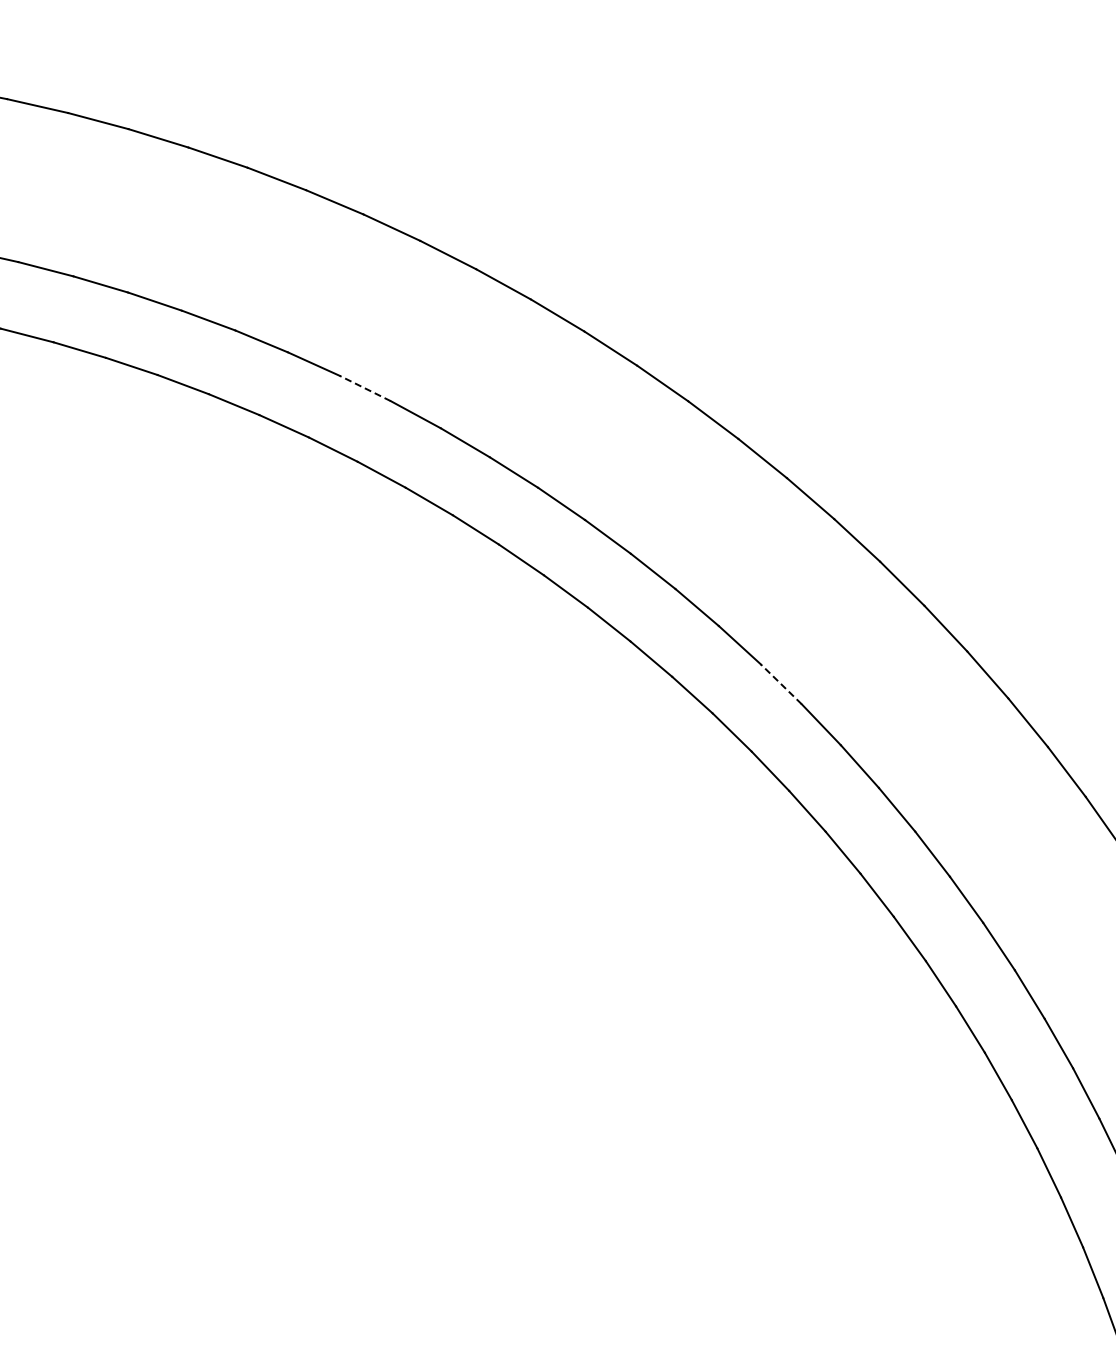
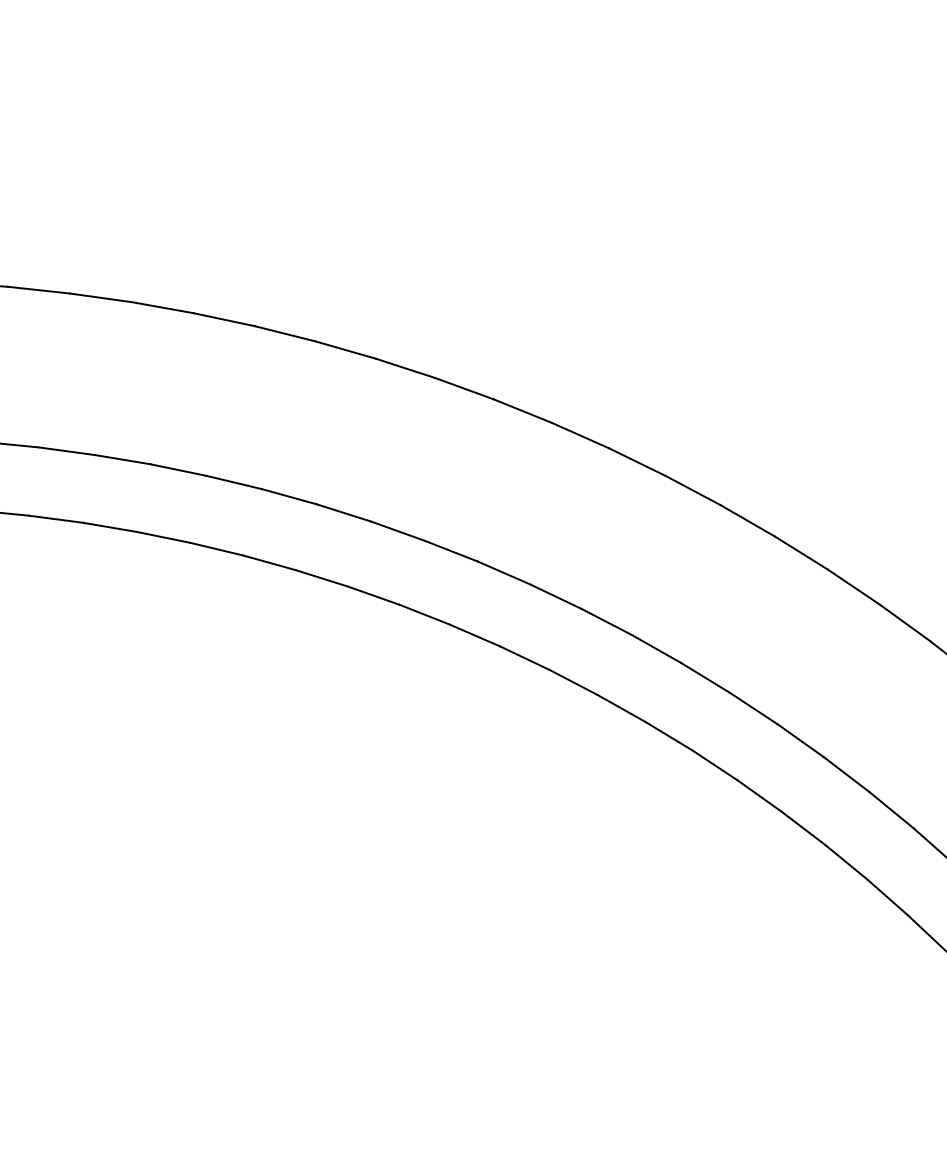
line: (364, 388) -> (288, 496), dashed -> solid
line: (781, 684) -> (753, 708), dashed -> solid

